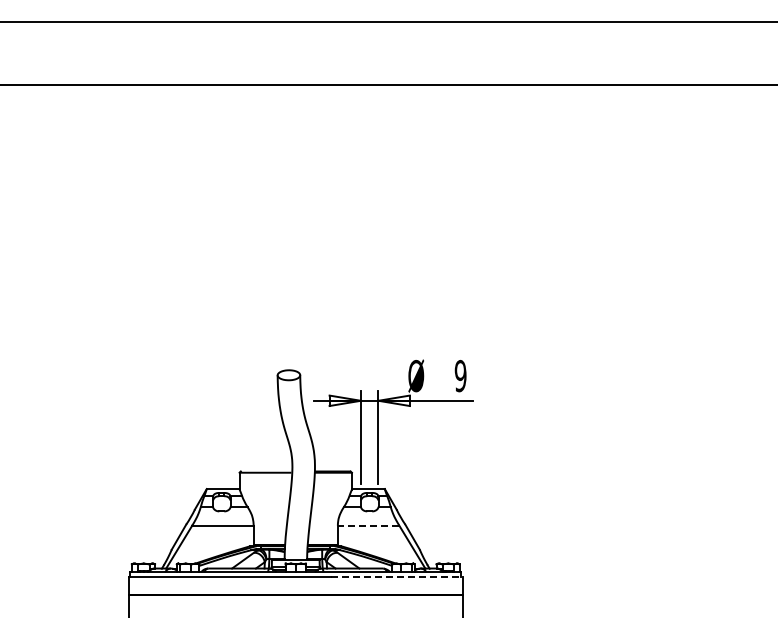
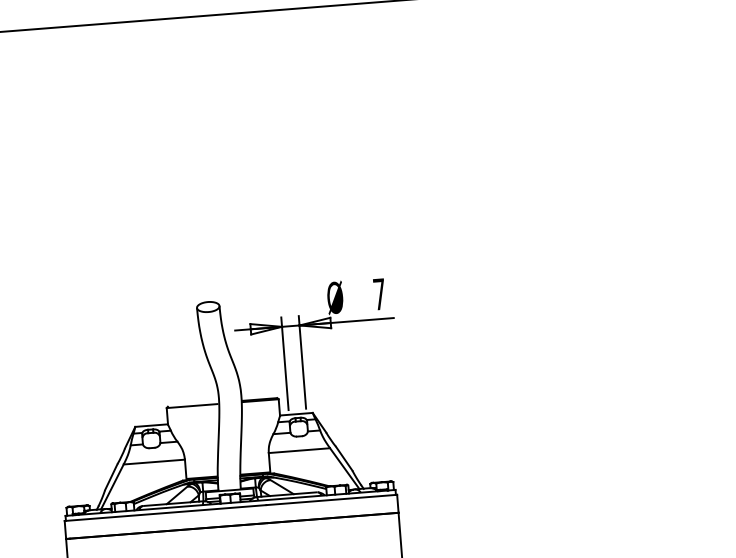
text: (460, 375) -> (379, 293), 9 -> 7
line: (368, 525) -> (299, 450), dashed -> solid
line: (396, 577) -> (331, 500), dashed -> solid

